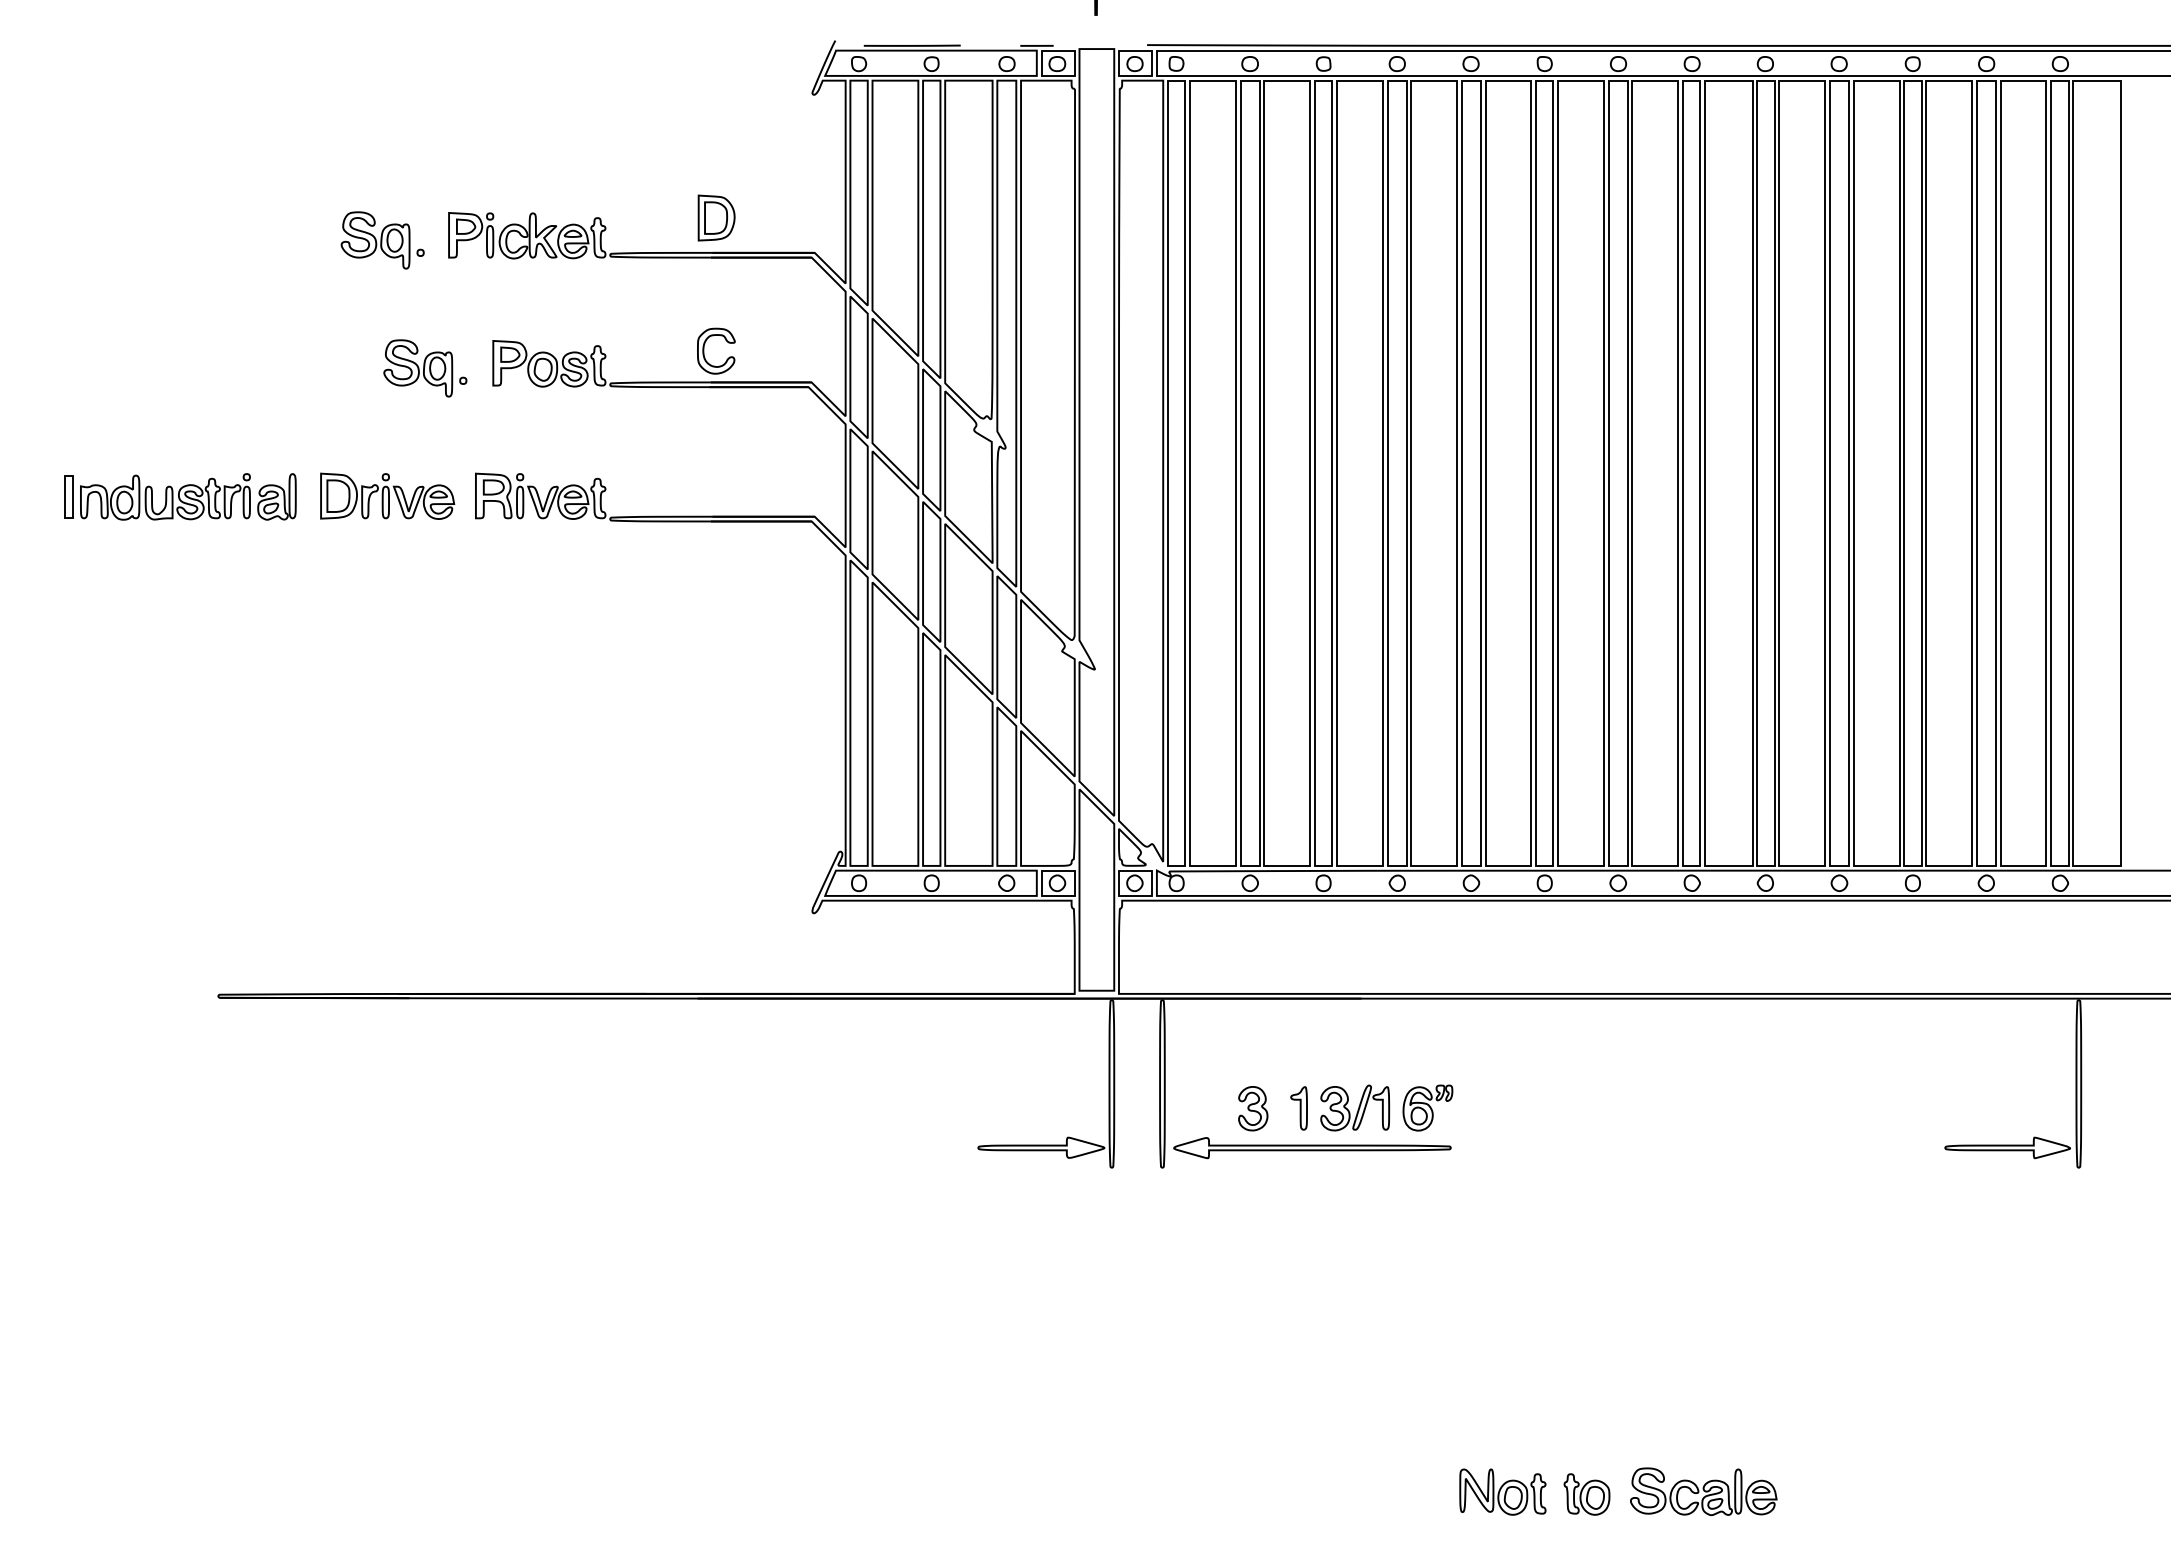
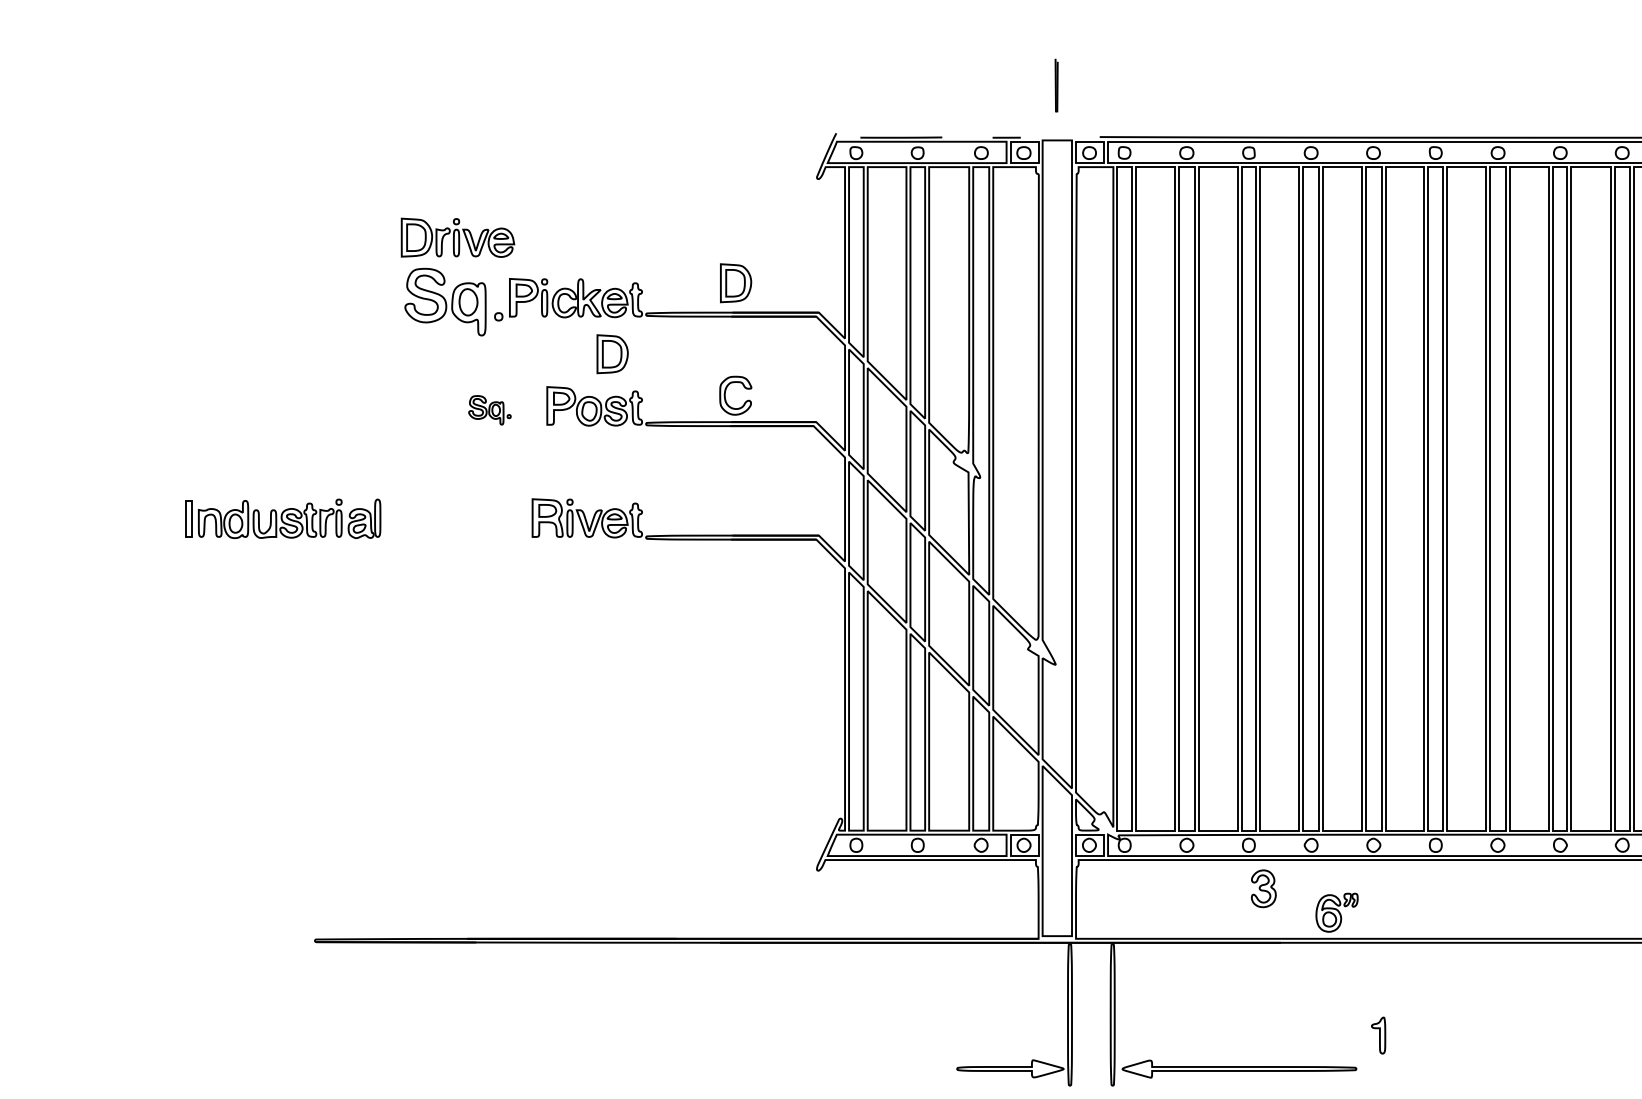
part: (382, 240) -> (453, 302), size x1.4
part: (570, 301) -> (612, 353), added
part: (425, 368) -> (490, 410), size x0.6
part: (387, 495) -> (457, 237), moved
part: (1355, 1107) -> (1275, 1034), removed
part: (1427, 1107) -> (1336, 912), moved
part: (1253, 1108) -> (1264, 888), moved
part: (1298, 1108) -> (1378, 1035), moved

